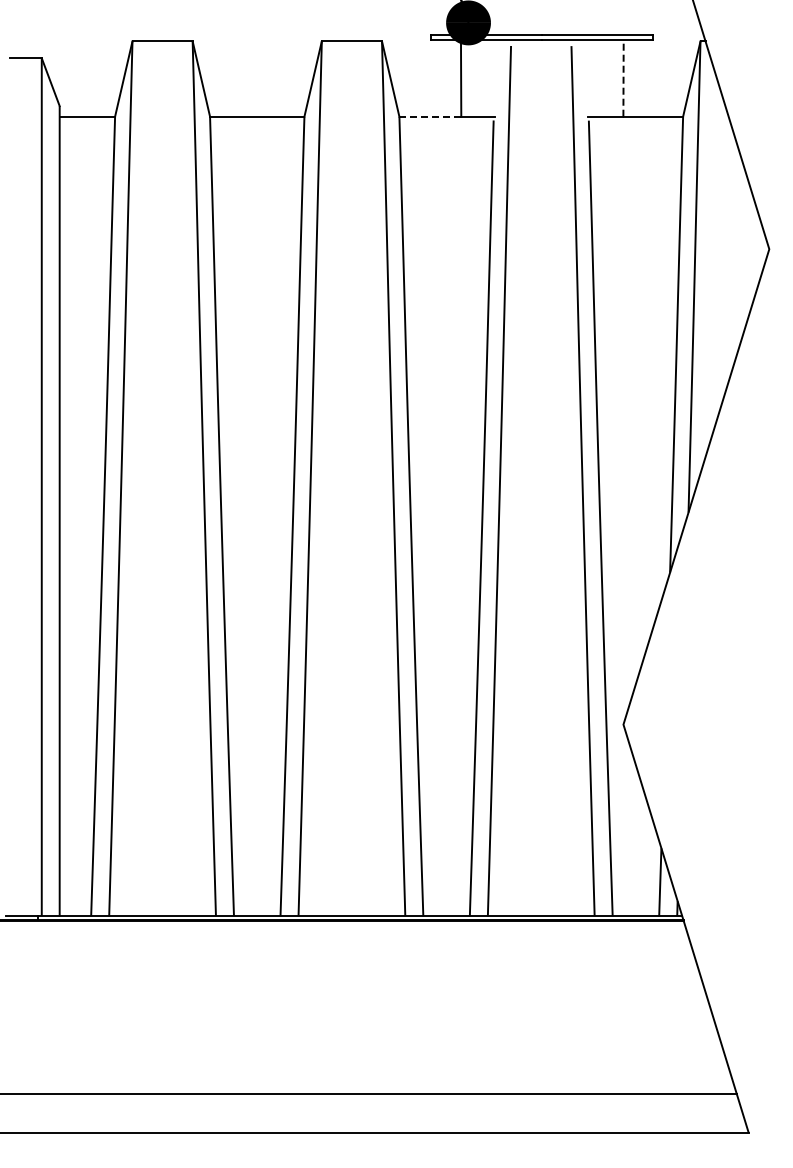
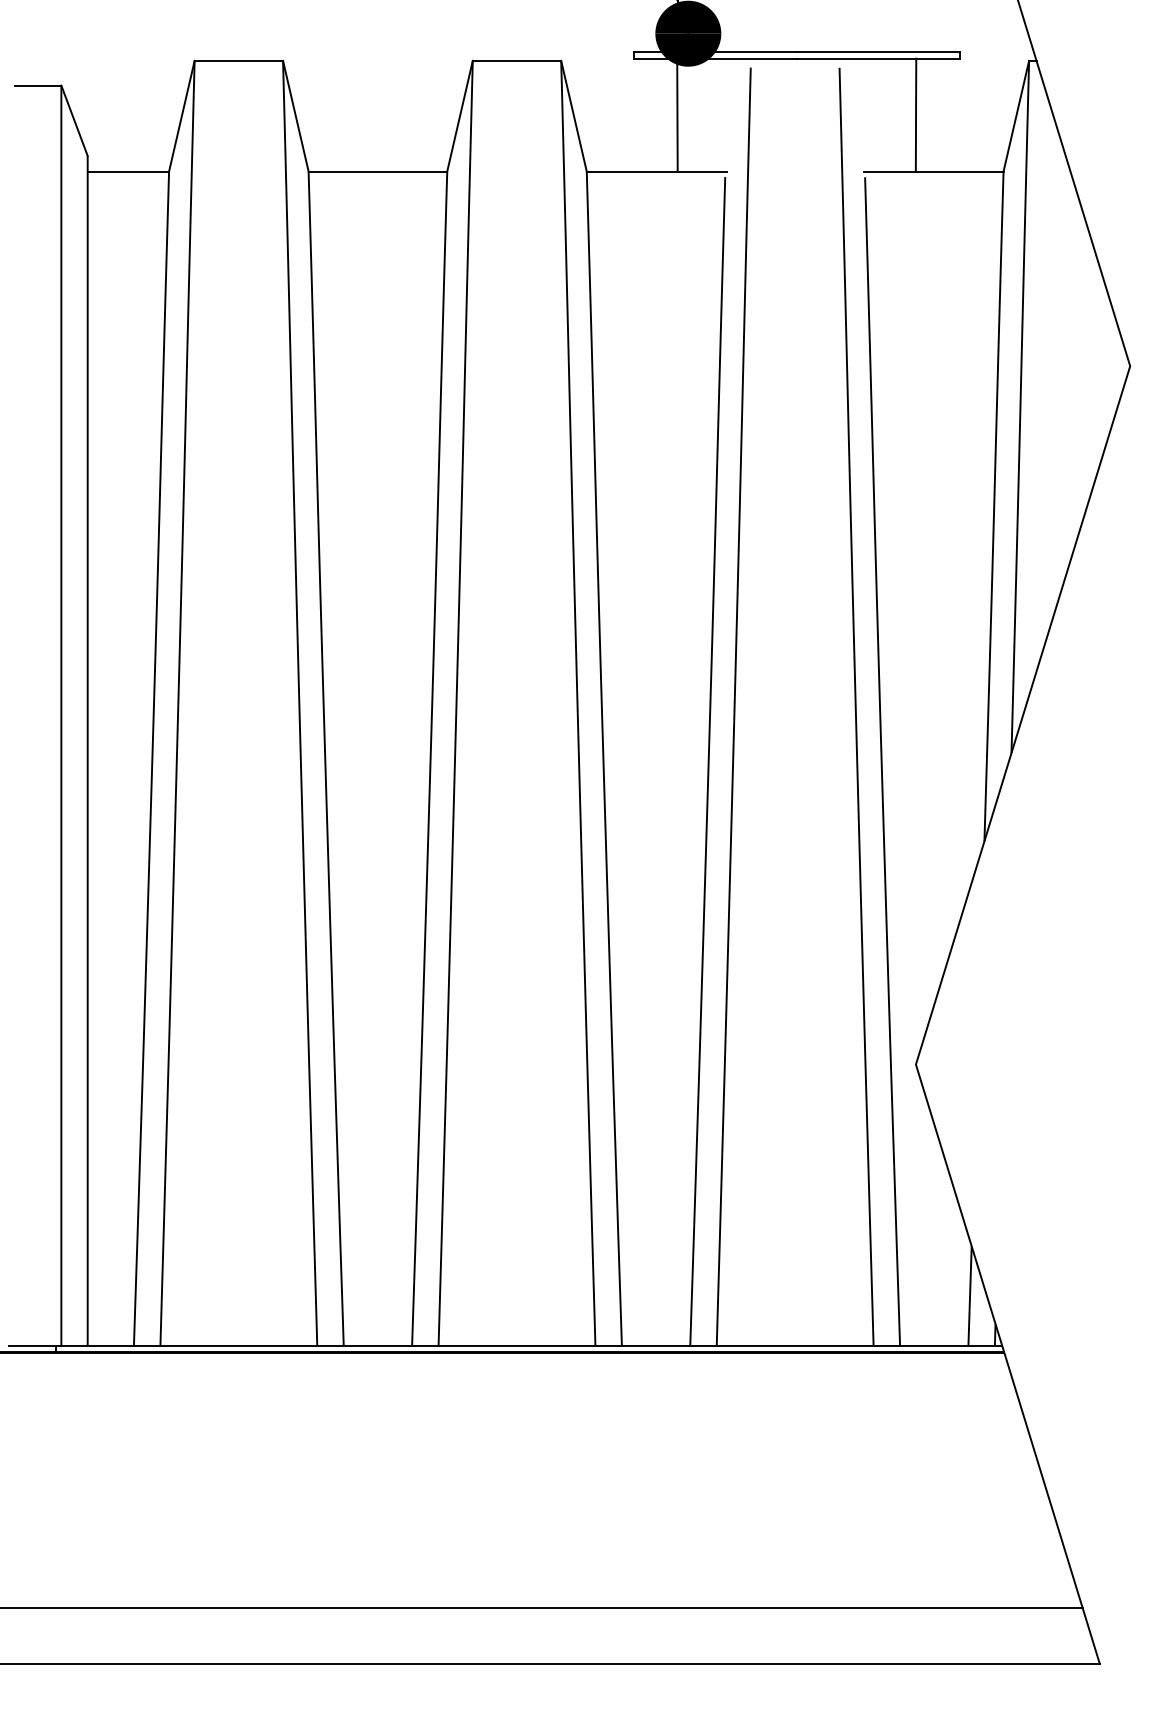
line: (623, 77) -> (915, 113), dashed -> solid
line: (430, 116) -> (632, 171), dashed -> solid

